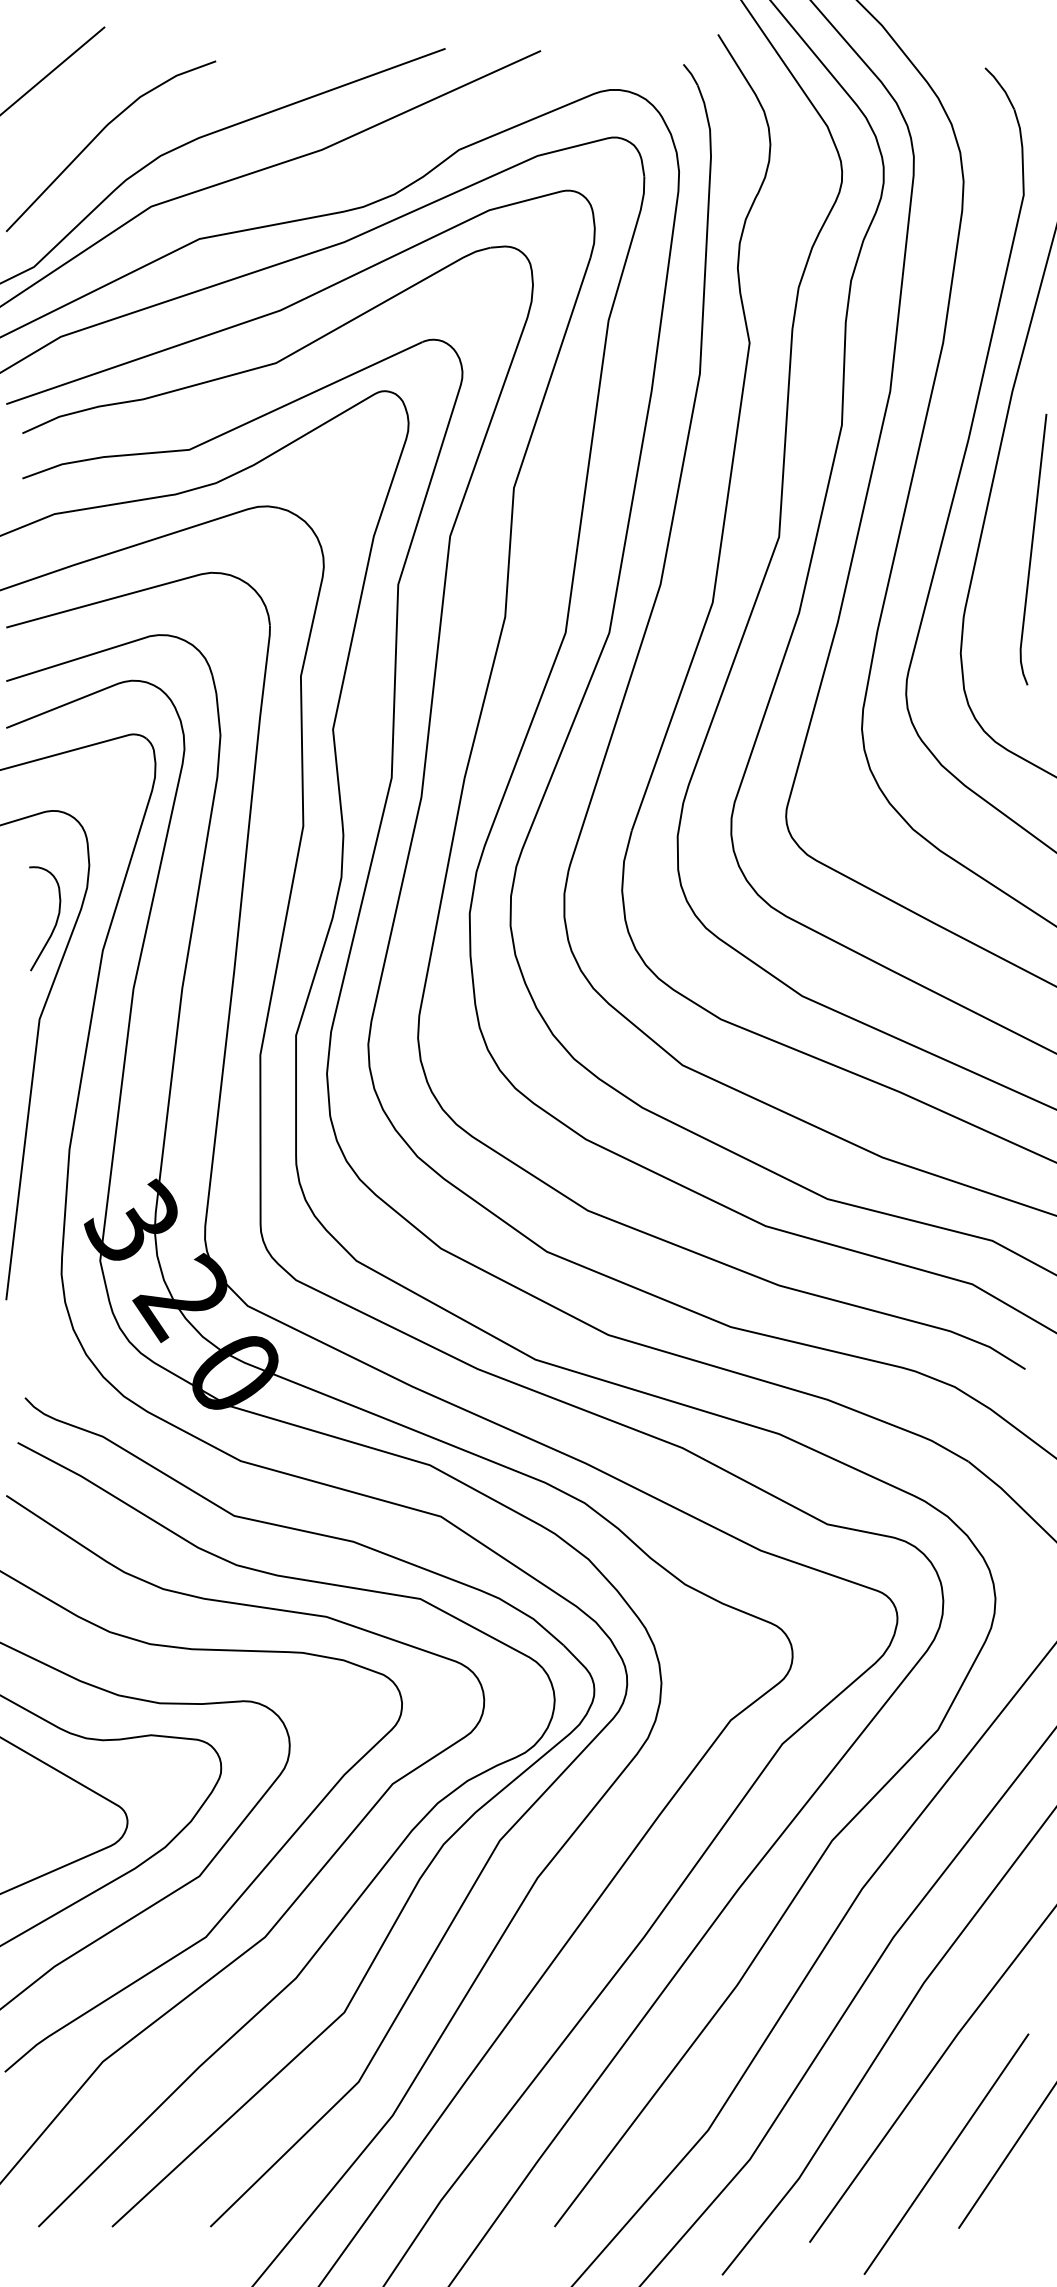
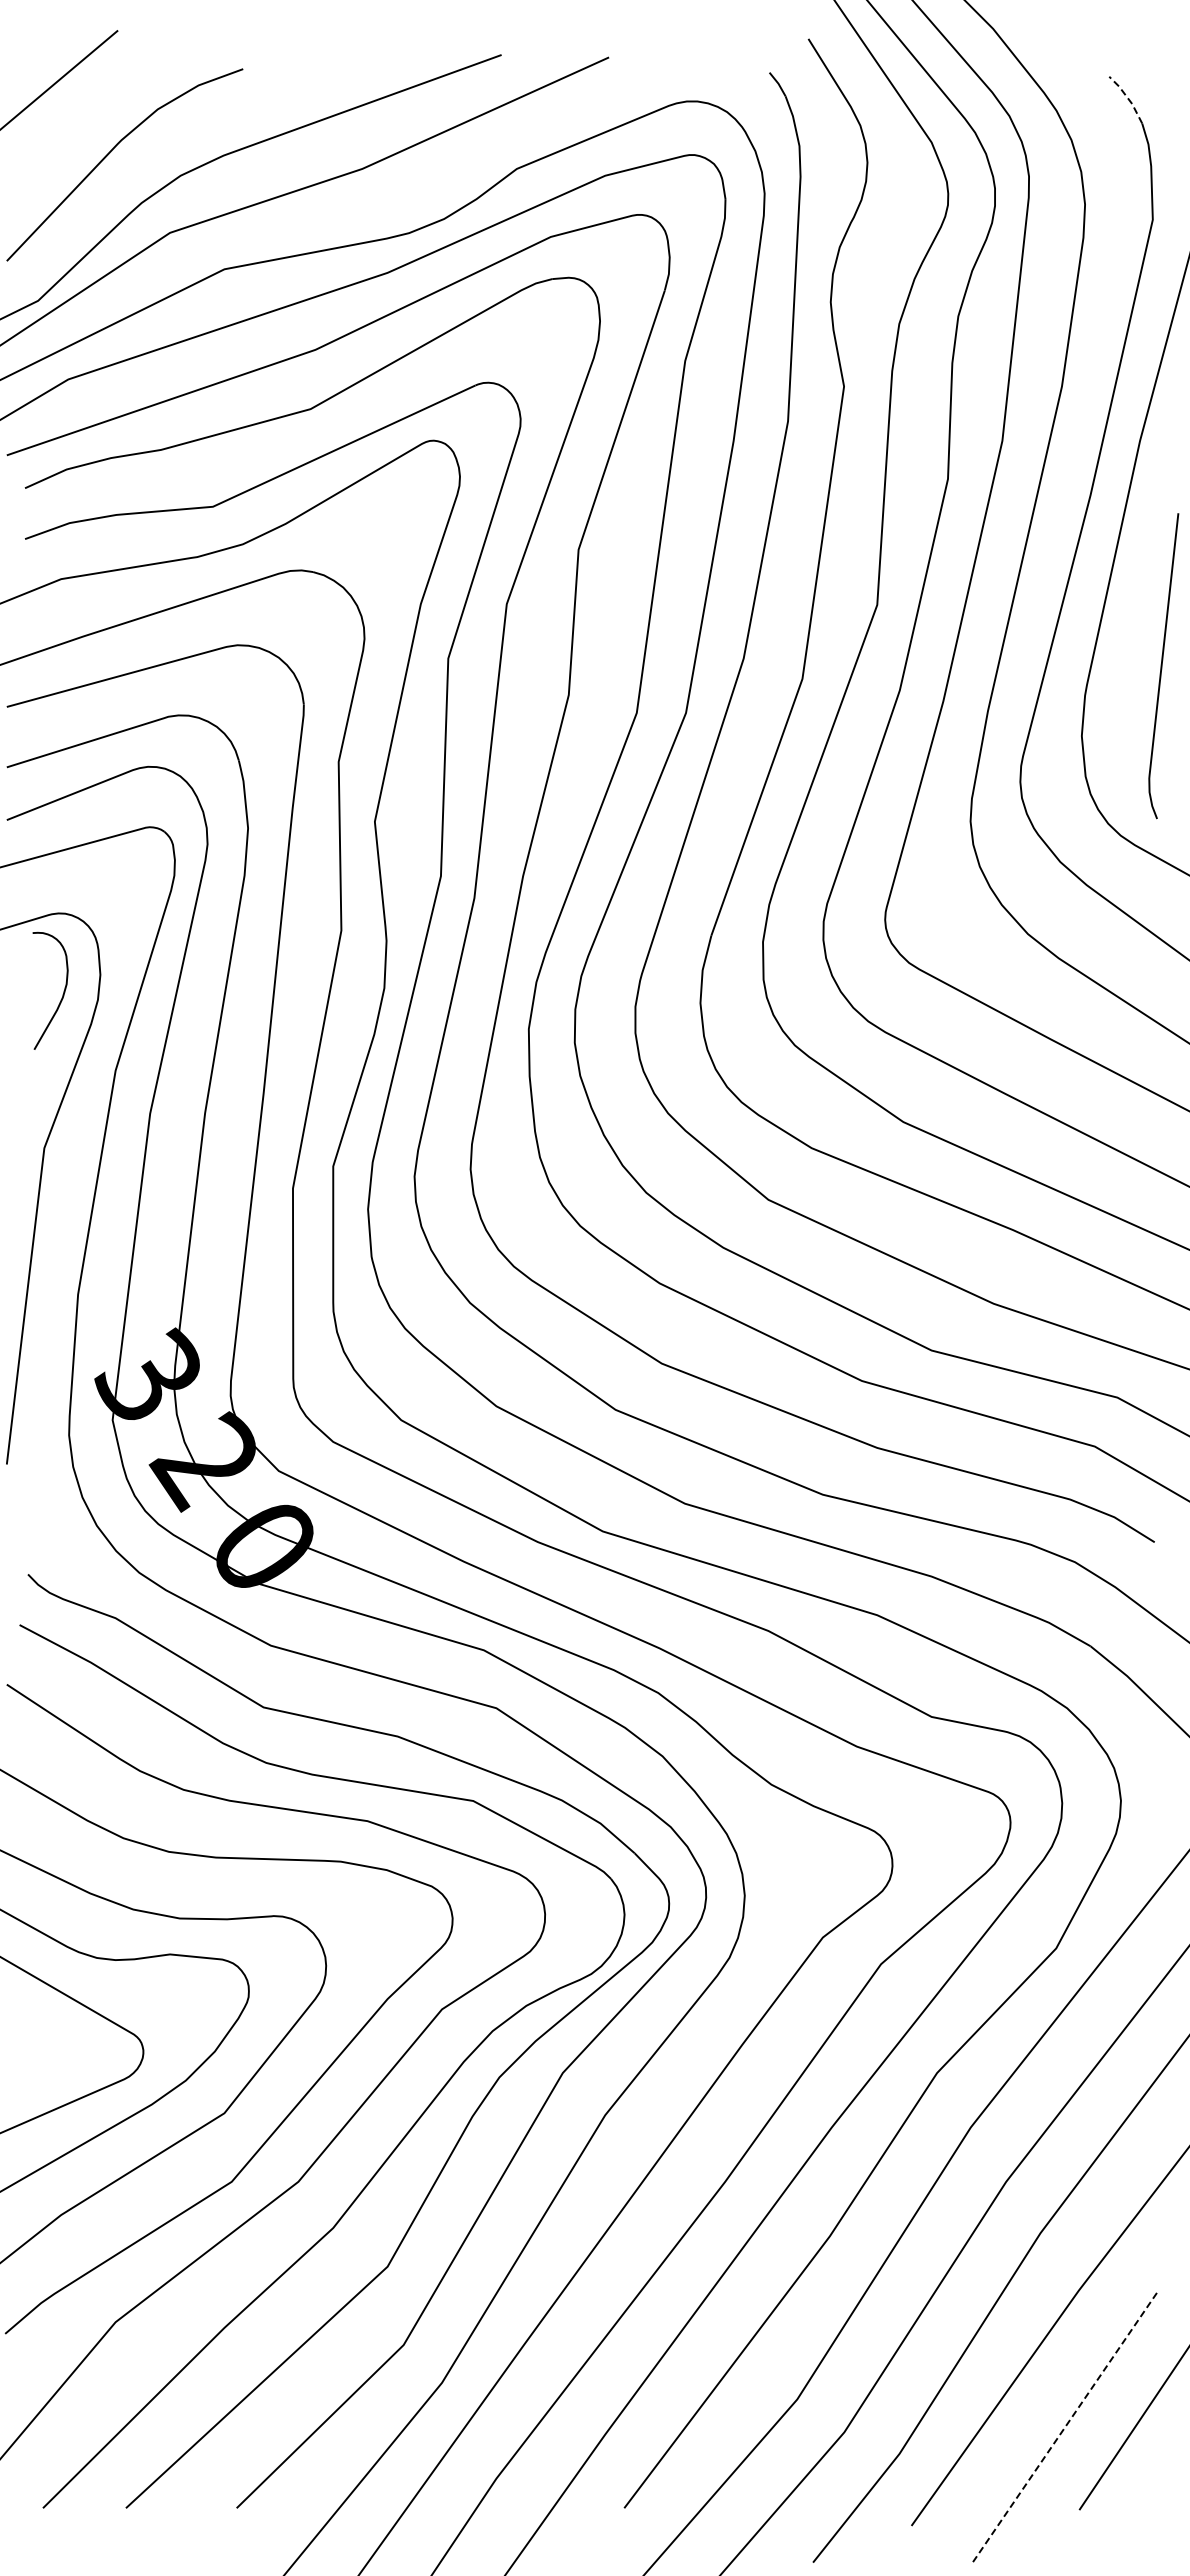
line: (1001, 87) -> (1127, 98), solid -> dashed
curve: (1032, 549) -> (1162, 666), moved
curve: (55, 921) -> (62, 994), moved
line: (947, 2153) -> (1066, 2425), solid -> dashed

